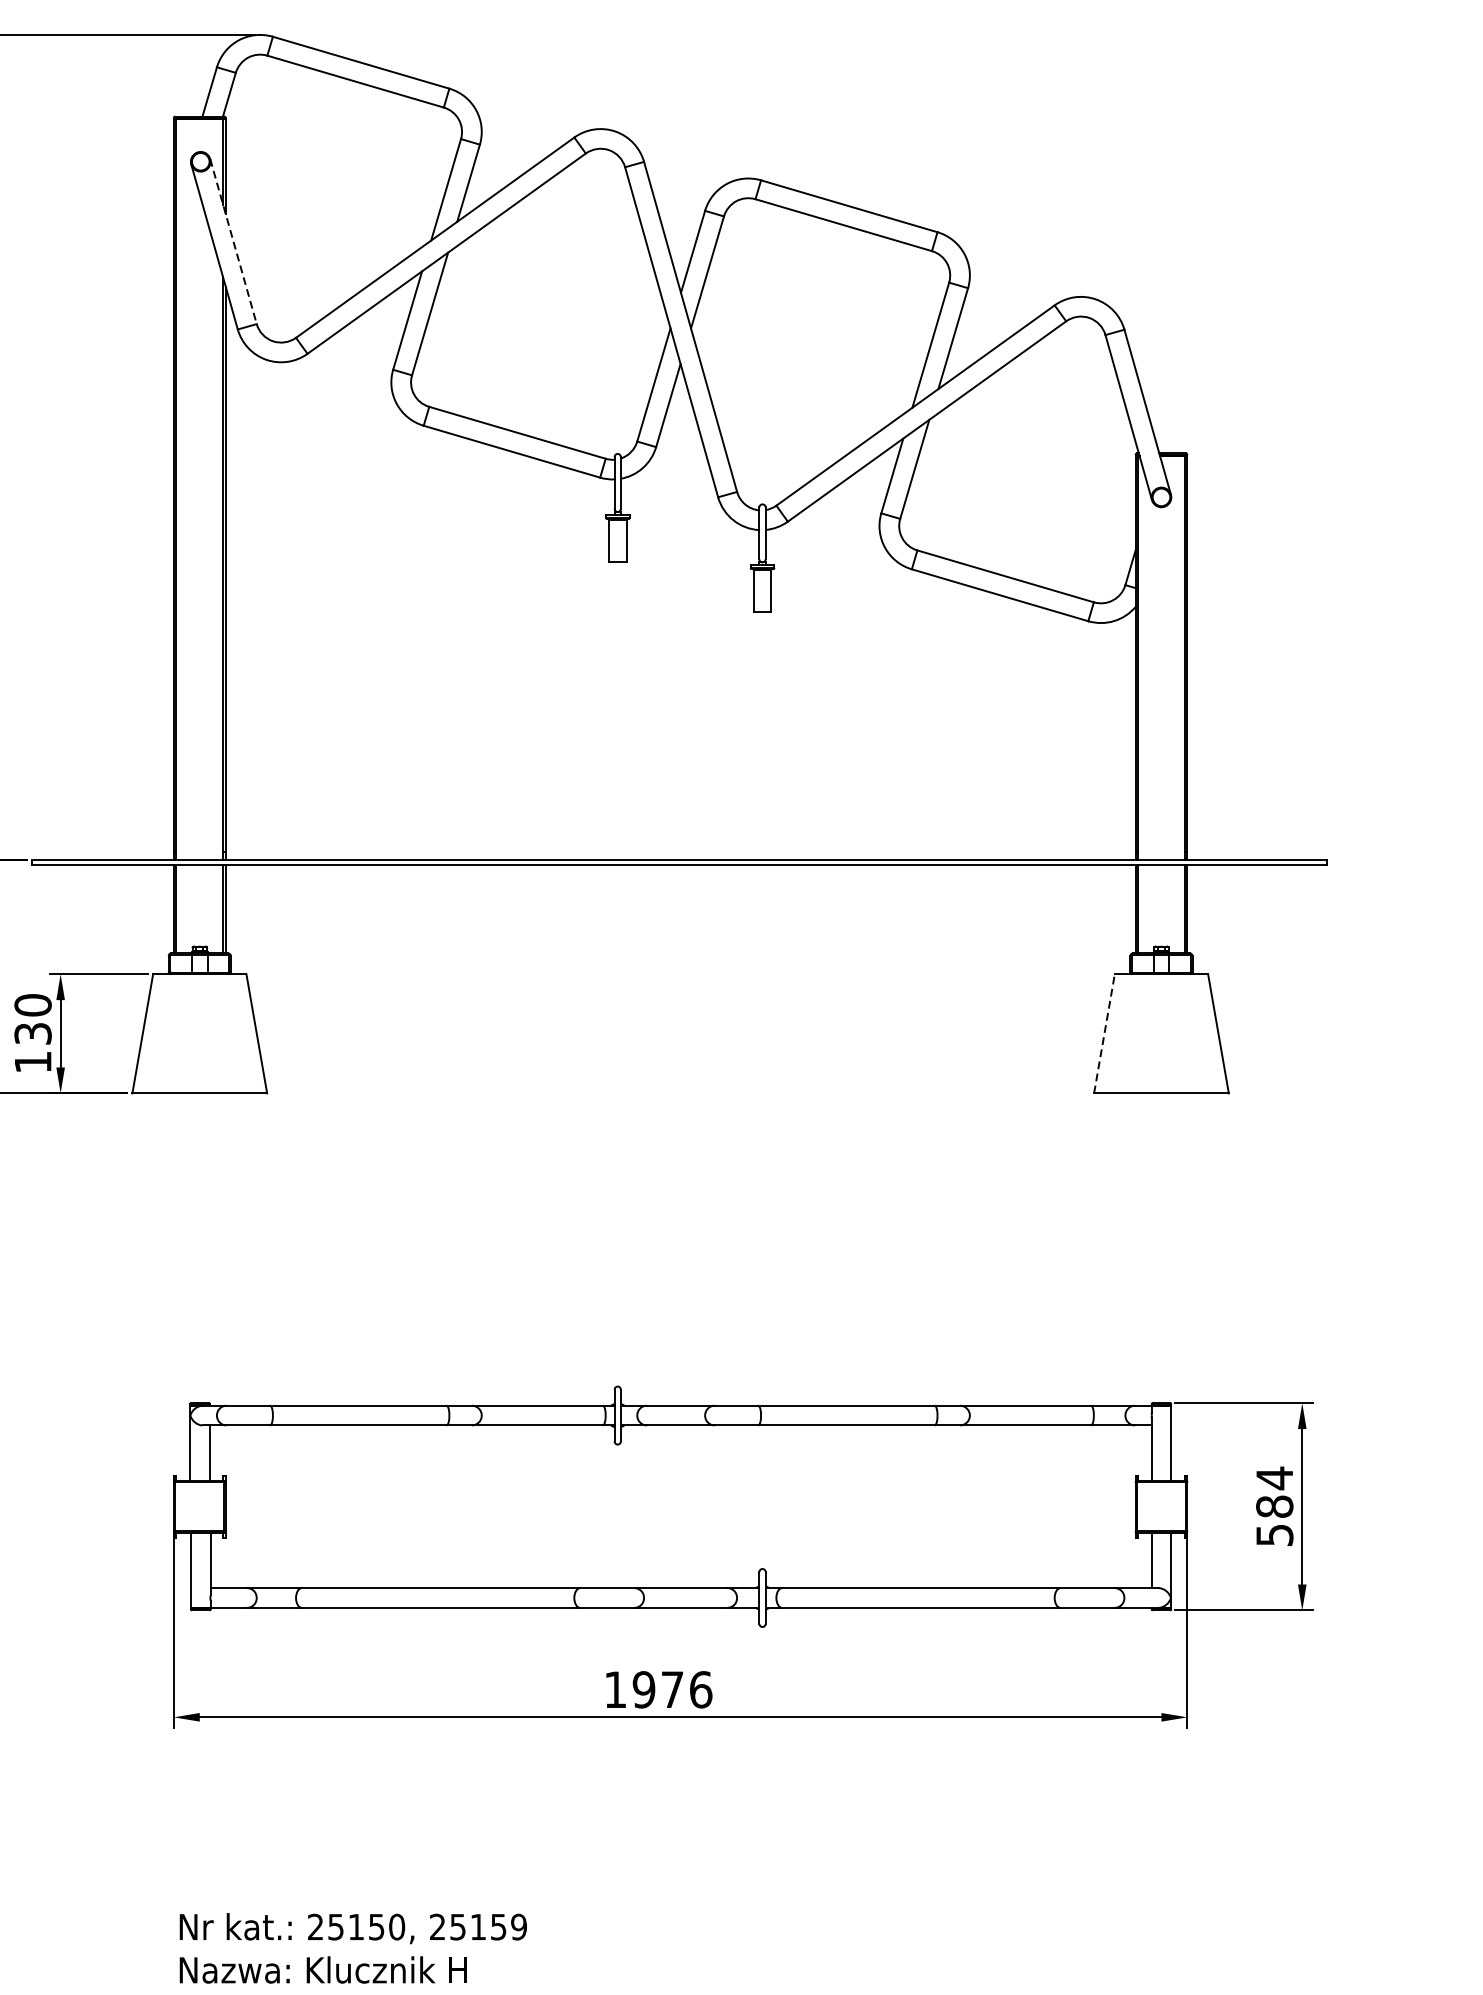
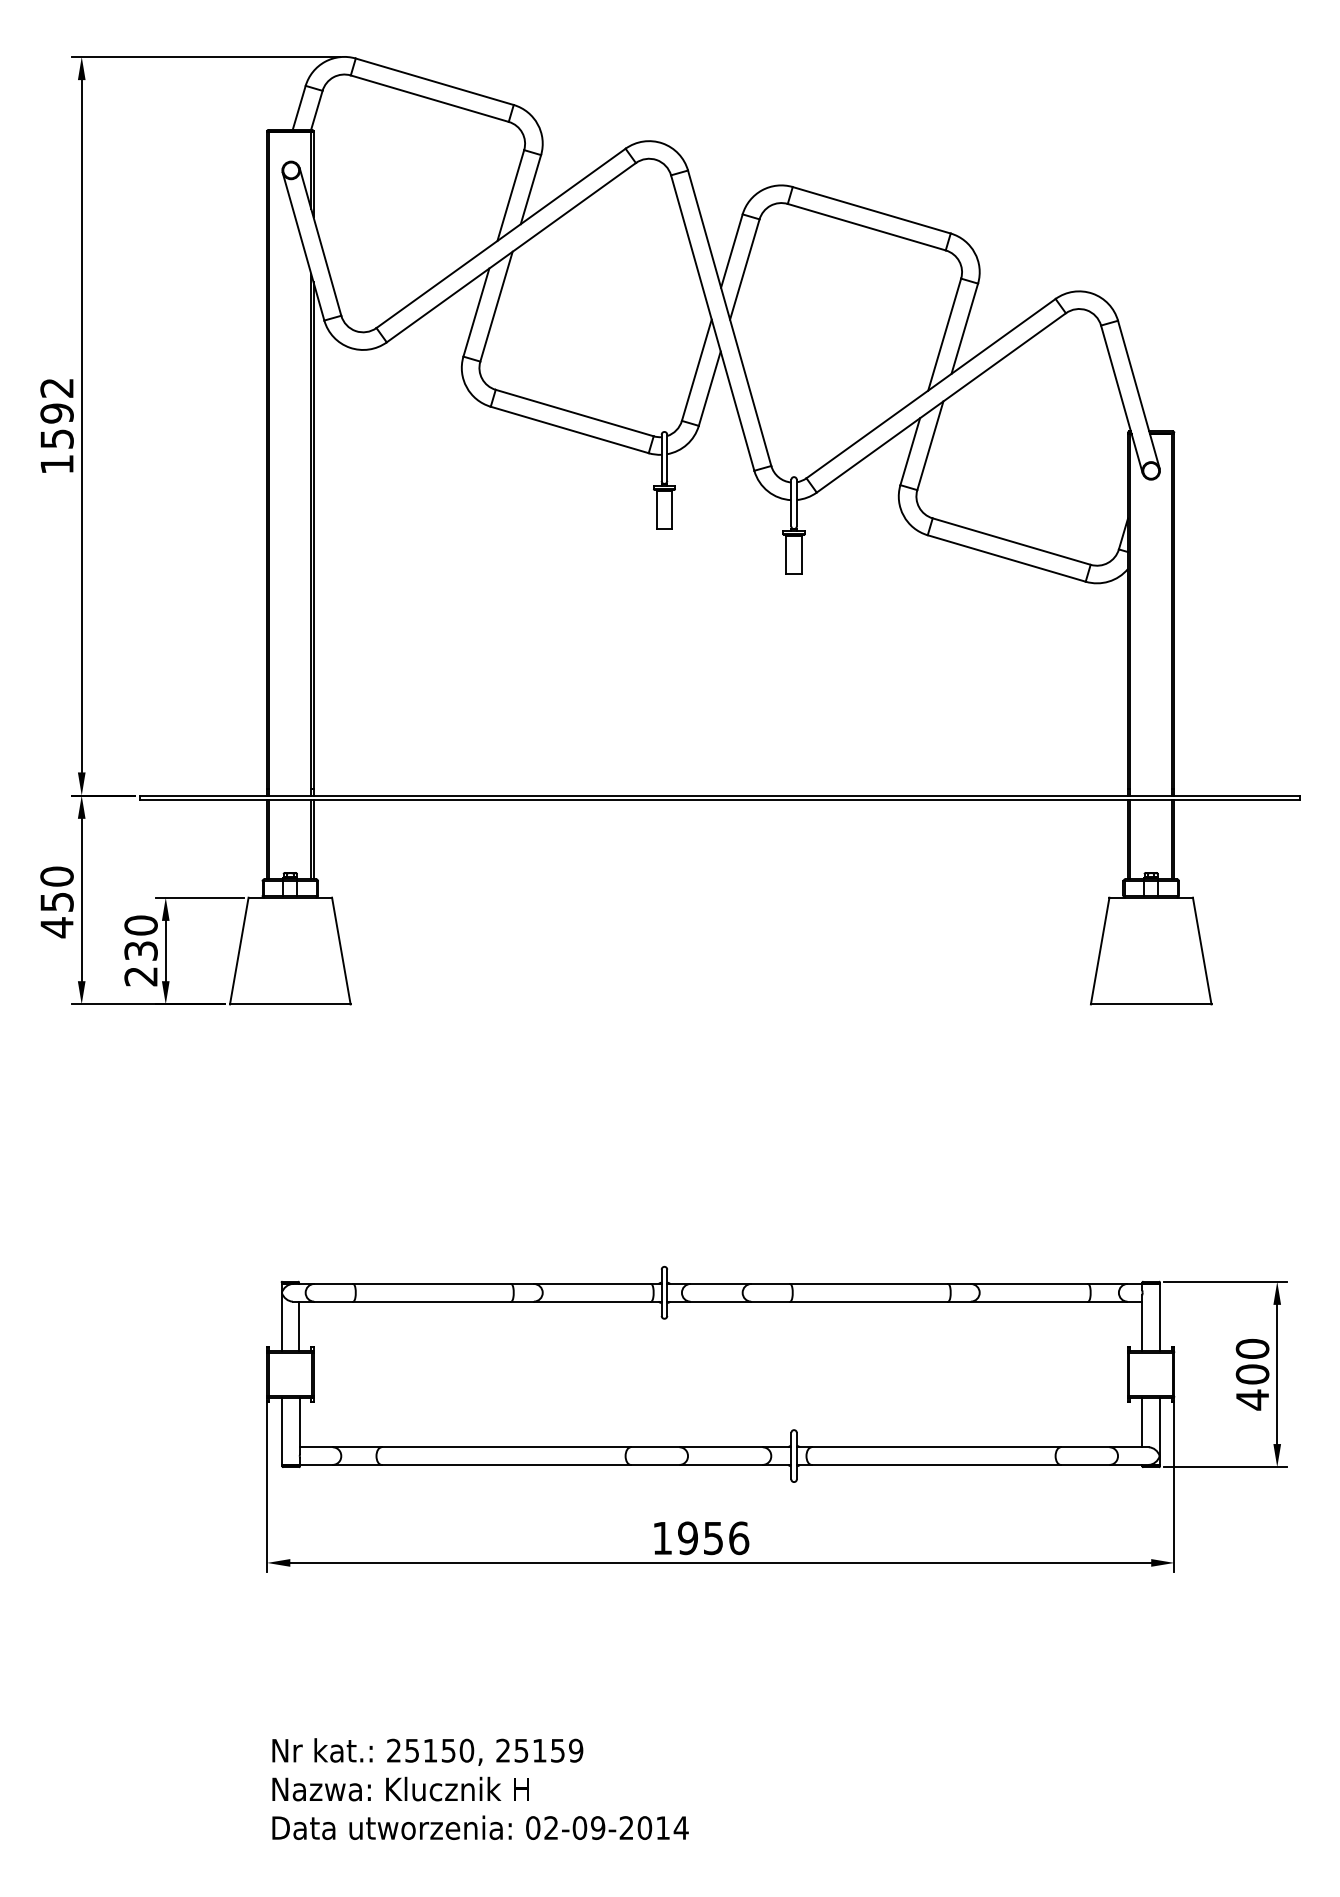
line: (233, 241) -> (320, 241), dashed -> solid
line: (1104, 1033) -> (1100, 950), dashed -> solid
text: (32, 1062) -> (140, 976), 130 -> 230
text: (1274, 1506) -> (1252, 1374), 584 -> 400
text: (672, 1690) -> (713, 1538), 1976 -> 1956

